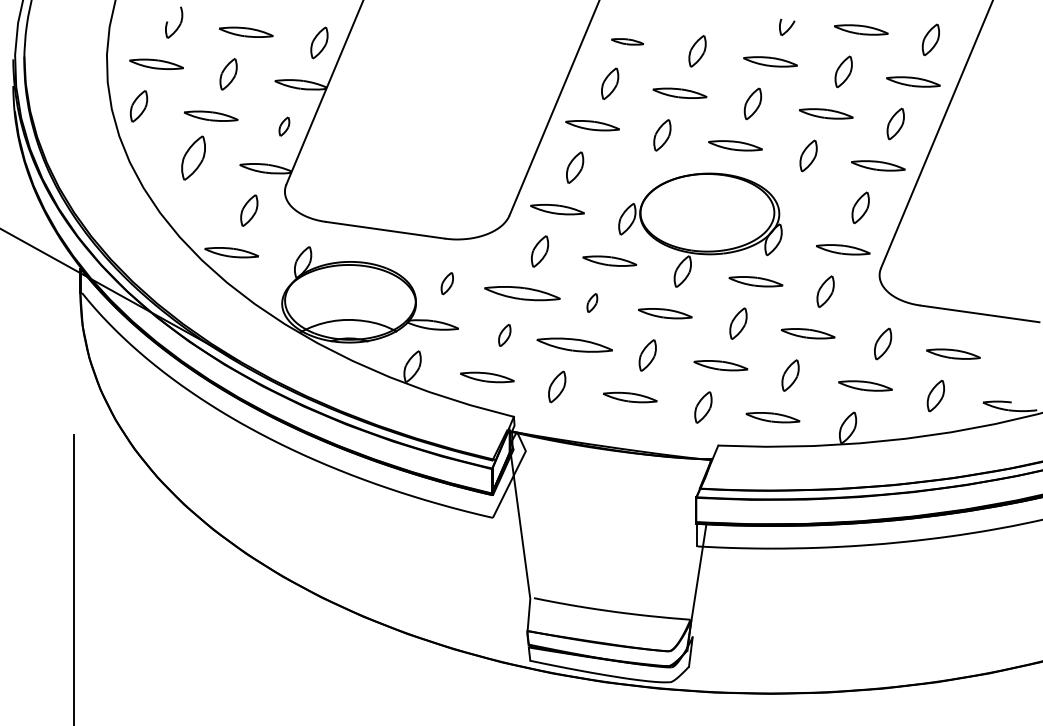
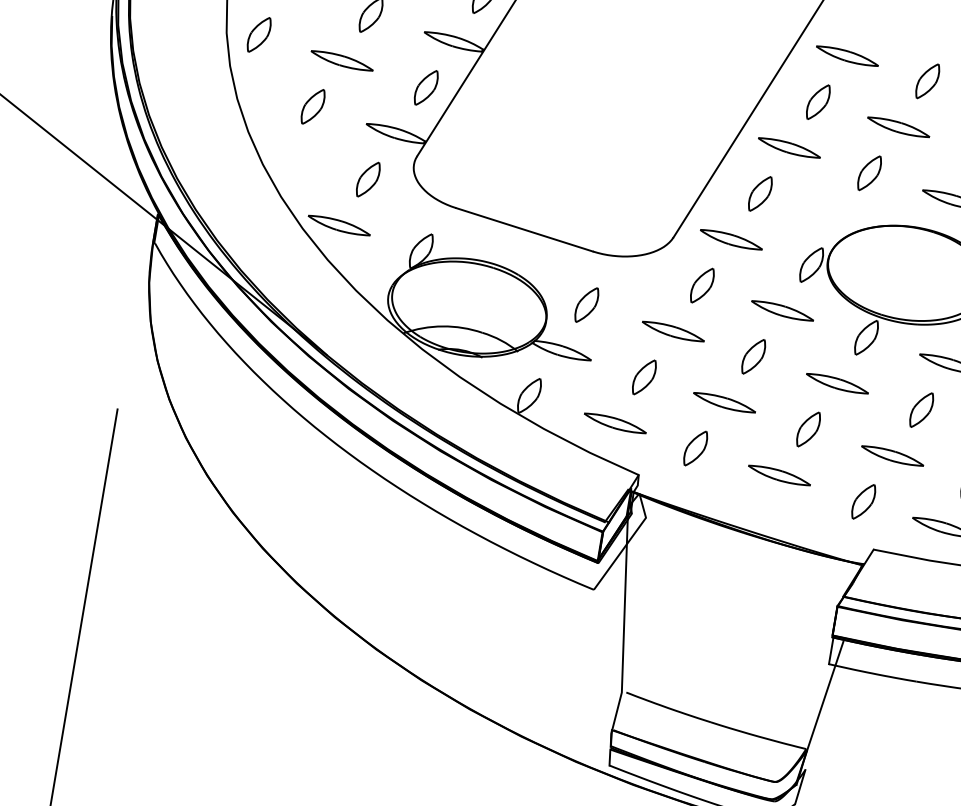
part: (627, 41) -> (847, 55), size x1.67
part: (284, 126) -> (426, 87), size x1.67
part: (193, 158) -> (312, 107), size x0.71
part: (447, 283) -> (587, 304), size x1.43
part: (522, 293) -> (673, 331), size x0.71
part: (592, 302) -> (754, 356), size x1.67
part: (504, 335) -> (643, 377), size x1.43
part: (574, 344) -> (724, 401), size x0.71

